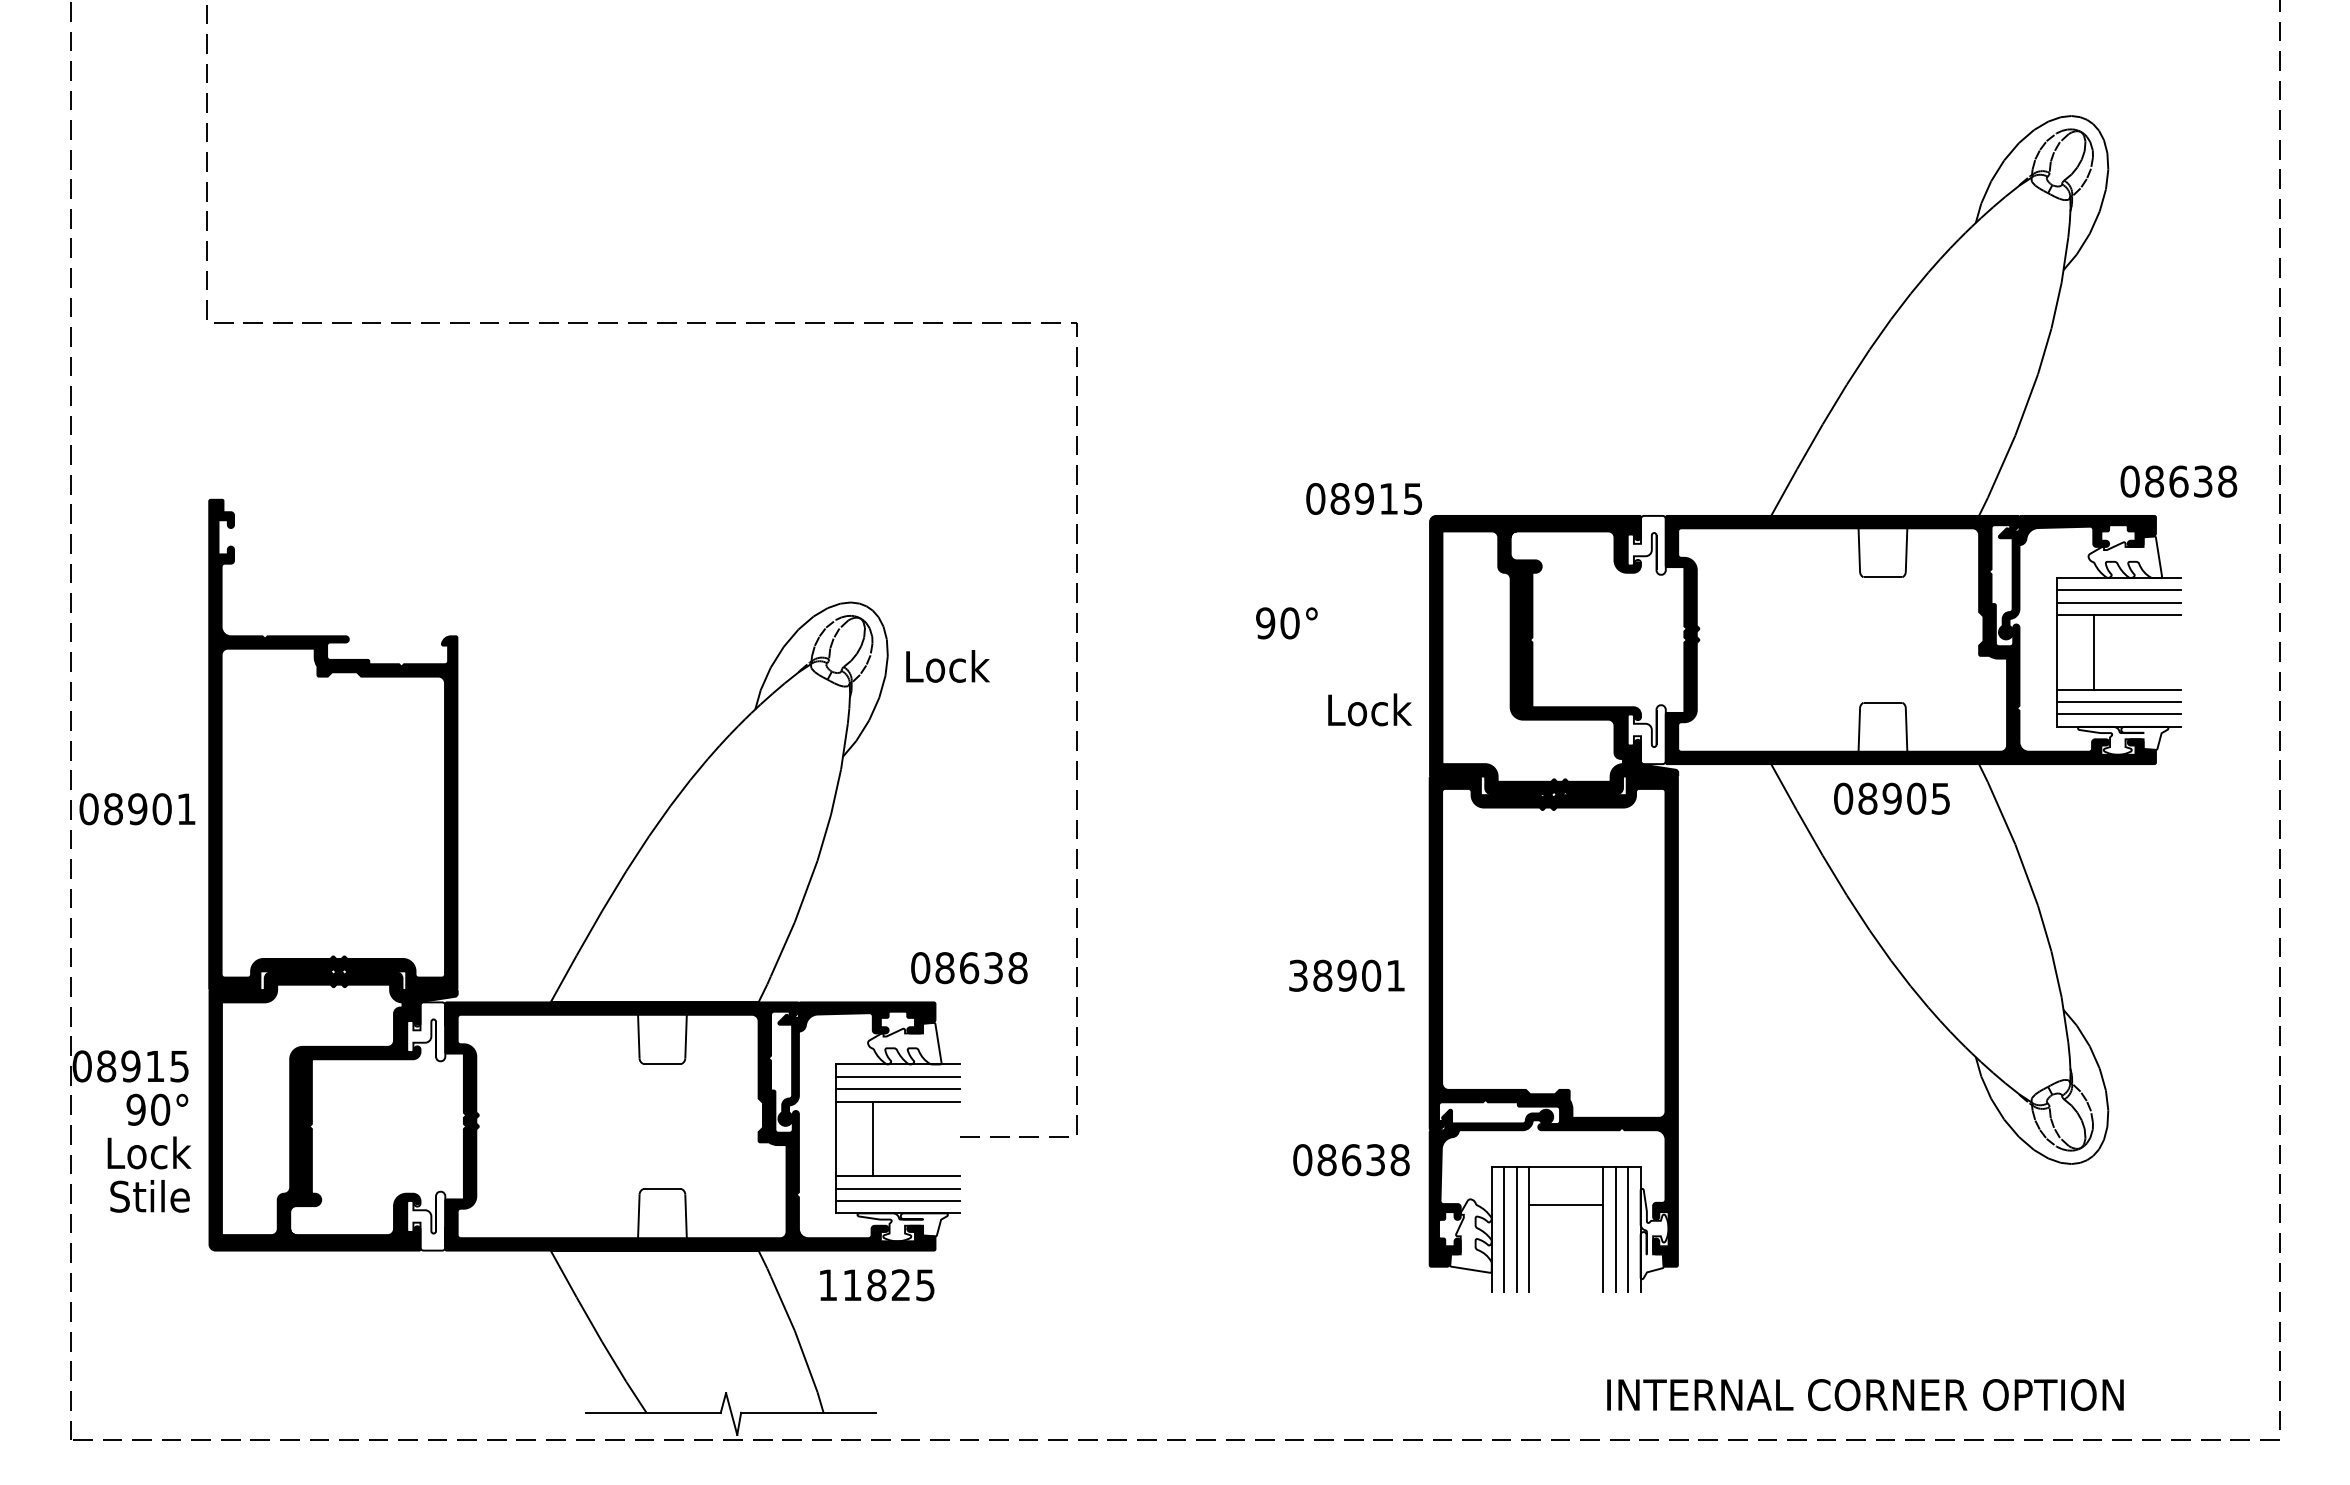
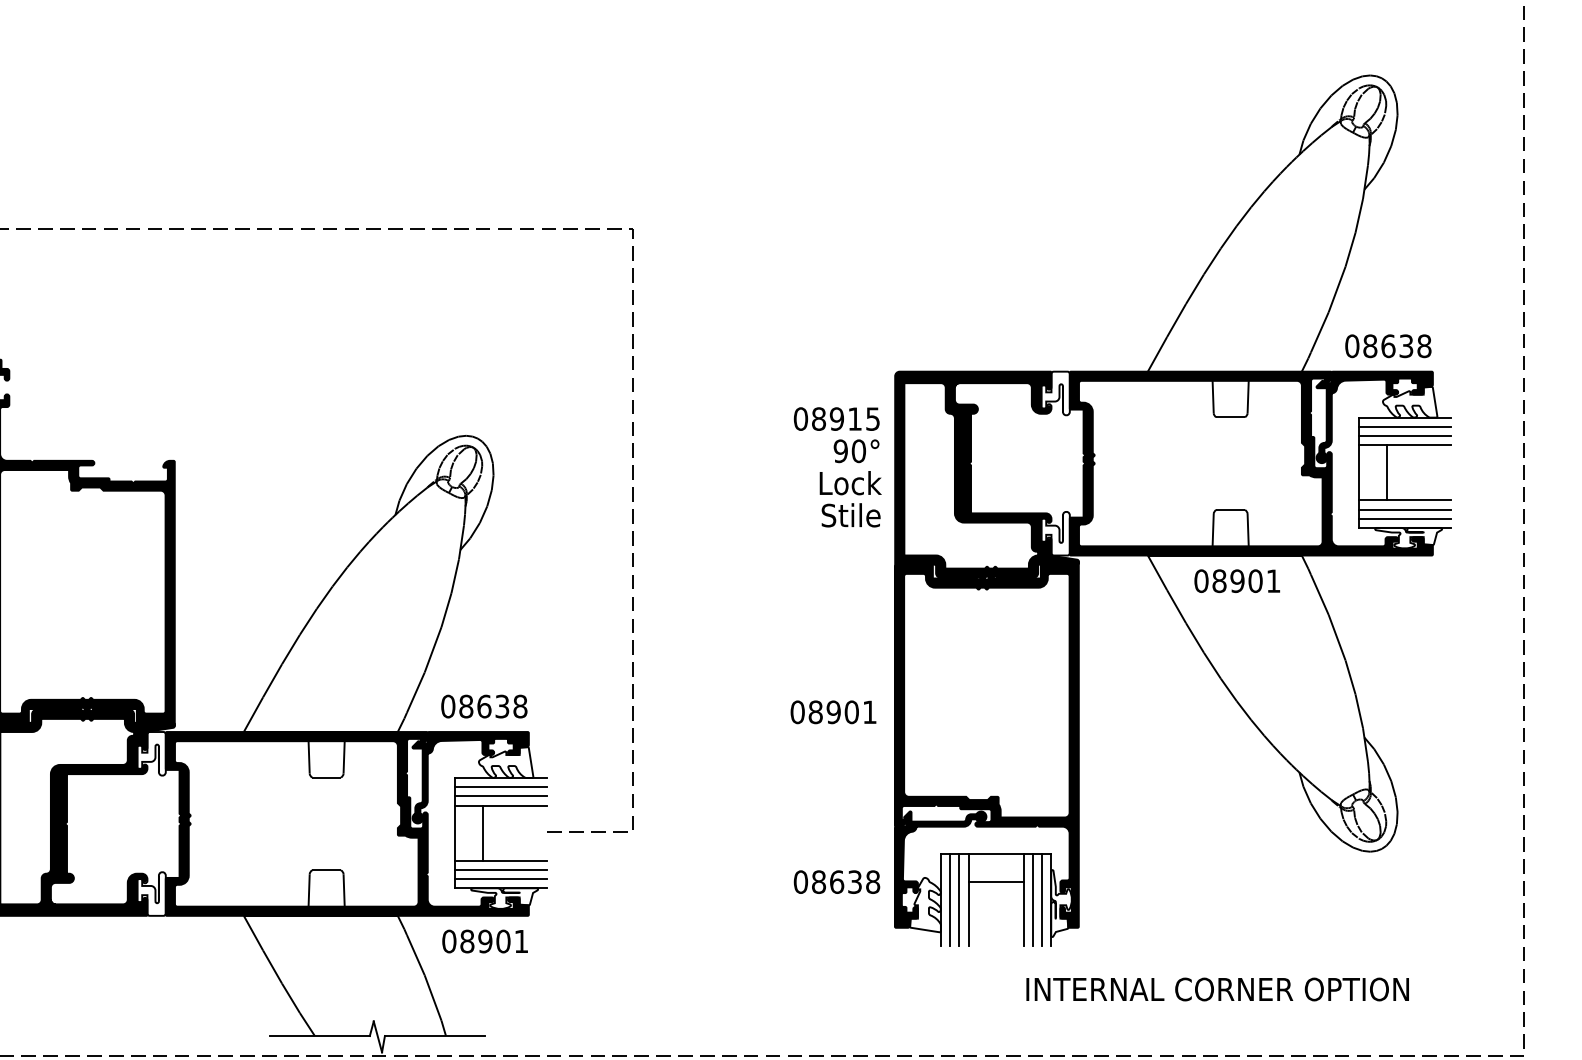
text: (2178, 481) -> (1388, 346), moved
text: (1363, 498) -> (836, 418), moved
text: (1286, 623) -> (856, 451), moved
text: (947, 666) -> (850, 483), moved
text: (1369, 709) -> (850, 515), Lock -> Stile
text: (1940, 798) -> (1273, 580), 08905 -> 08901
text: (969, 968) -> (484, 706), moved
text: (1298, 975) -> (797, 712), 38901 -> 08901
text: (1351, 1160) -> (837, 882), moved
text: (876, 1285) -> (485, 941), 11825 -> 08901
text: (1865, 1395) -> (1217, 989), moved

